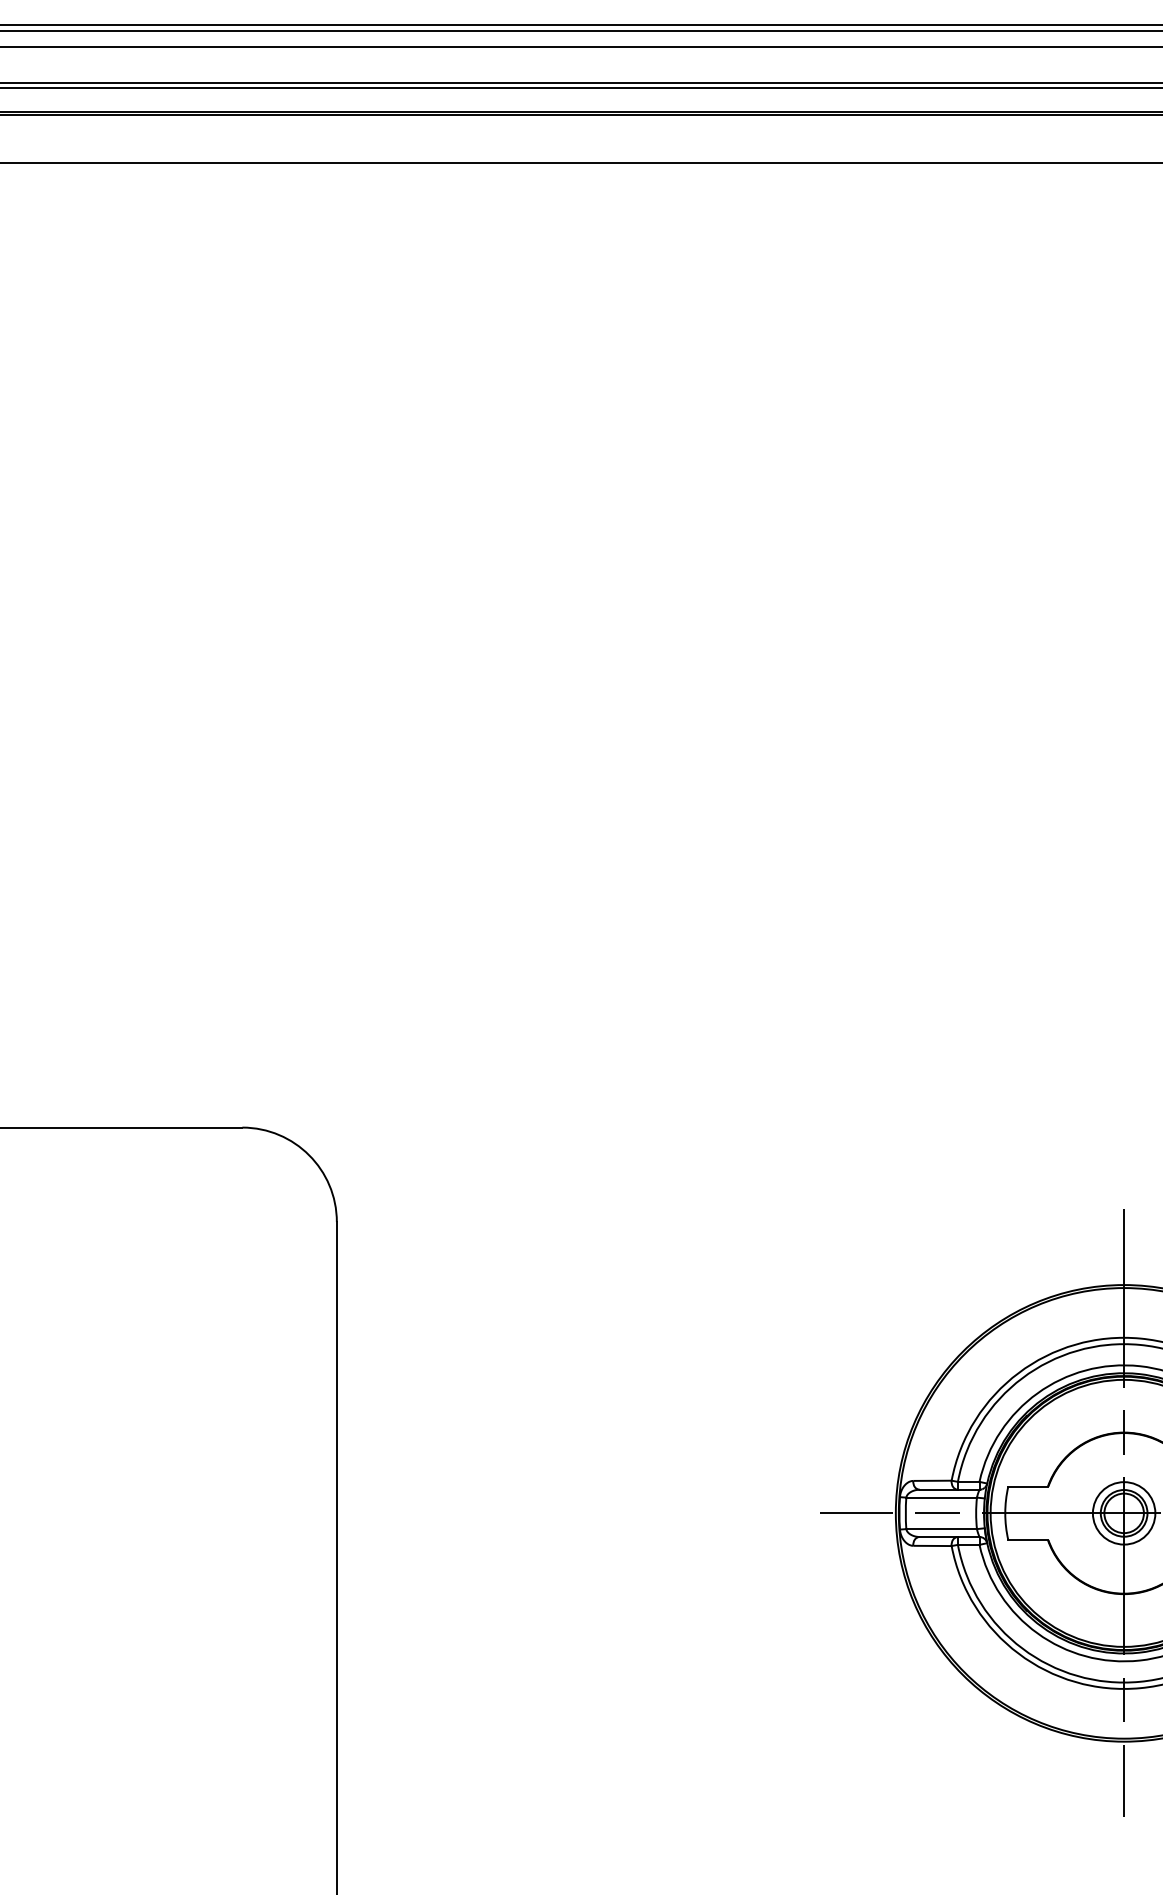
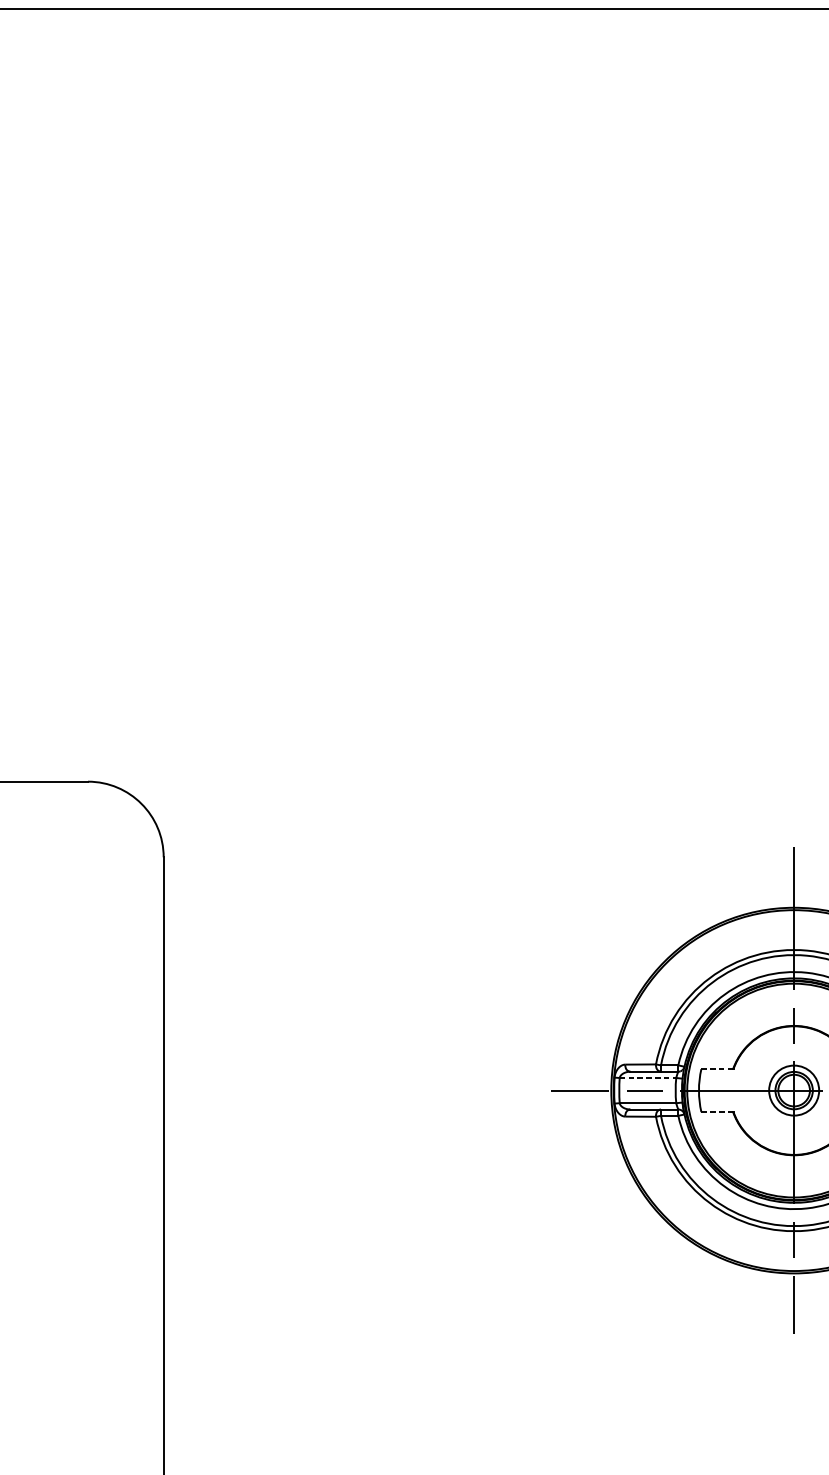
line: (1028, 1486) -> (717, 1069), solid -> dashed
line: (942, 1497) -> (648, 1077), solid -> dashed
line: (1028, 1540) -> (717, 1112), solid -> dashed

